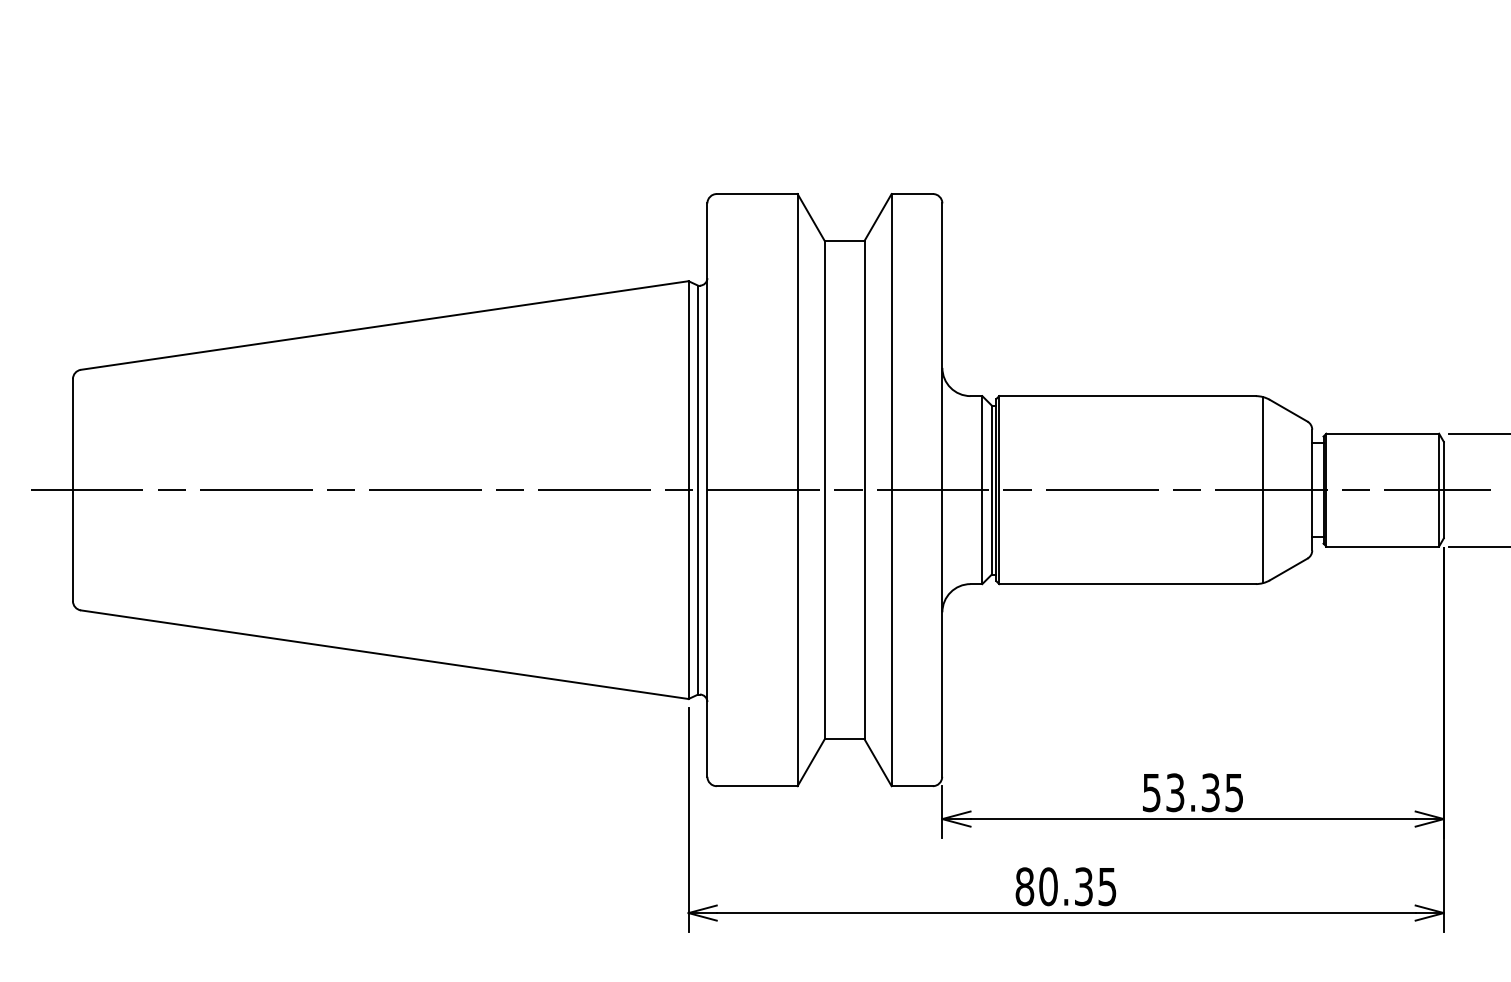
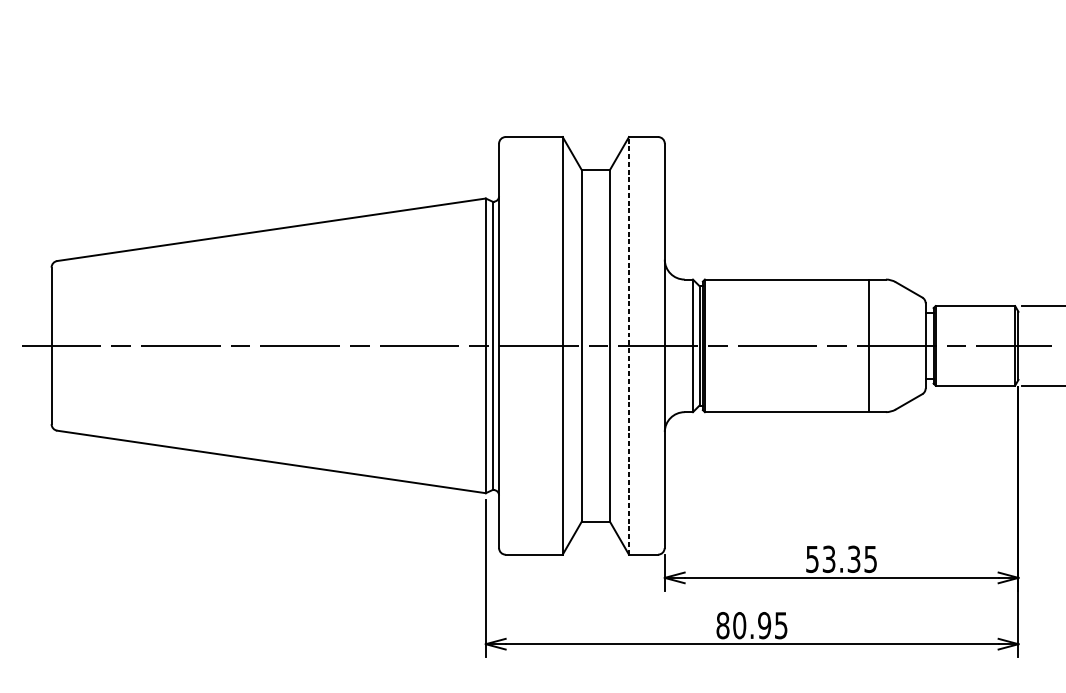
line: (891, 489) -> (628, 345), solid -> dashed
line: (1263, 490) -> (869, 346), moved
text: (1083, 886) -> (764, 625), 80.35 -> 80.95

